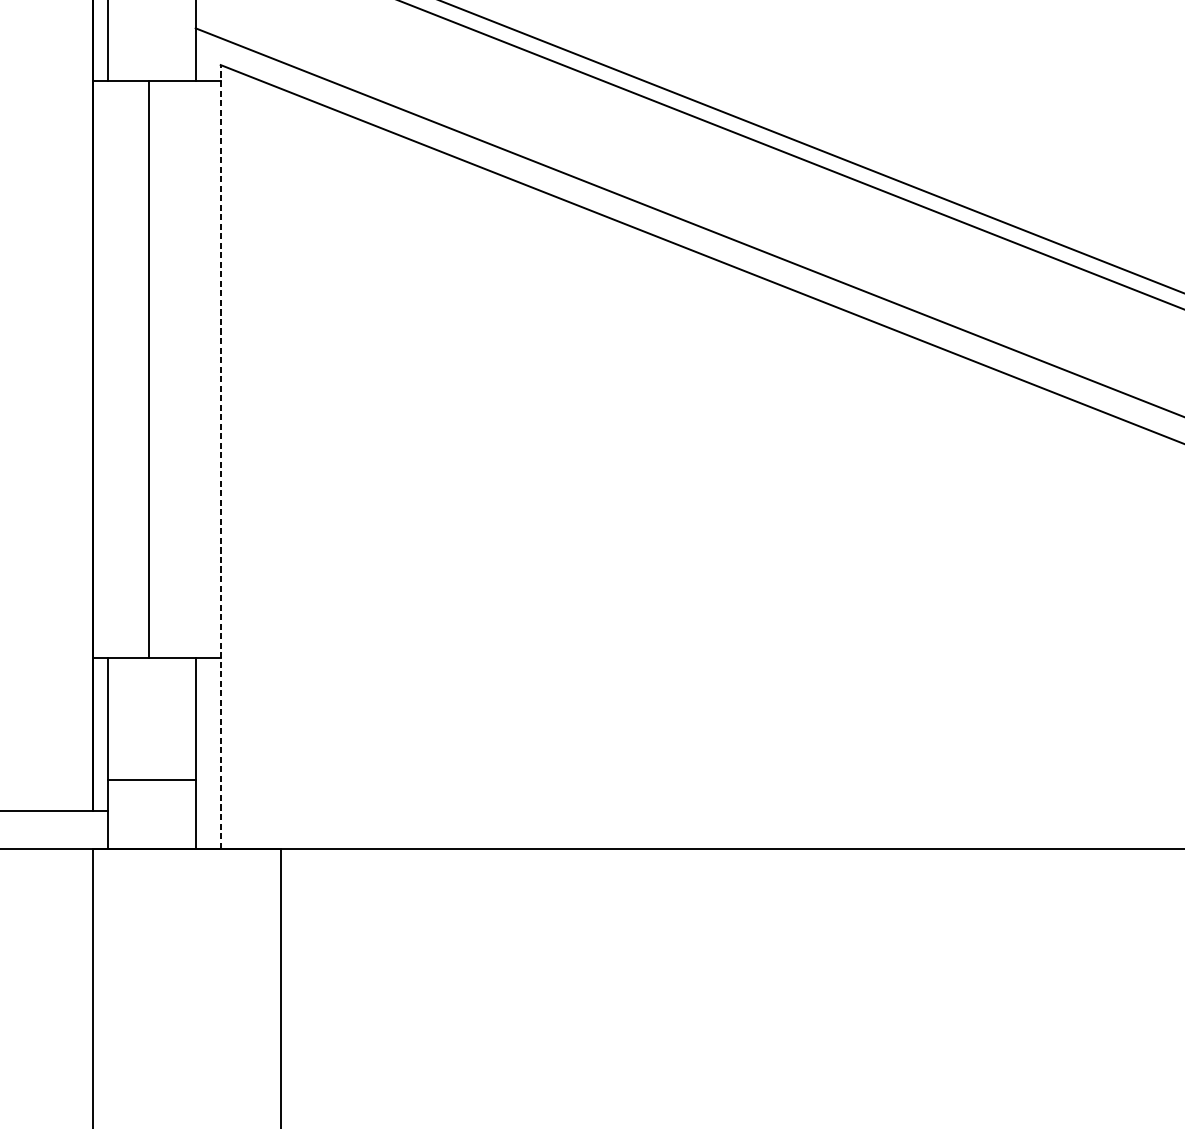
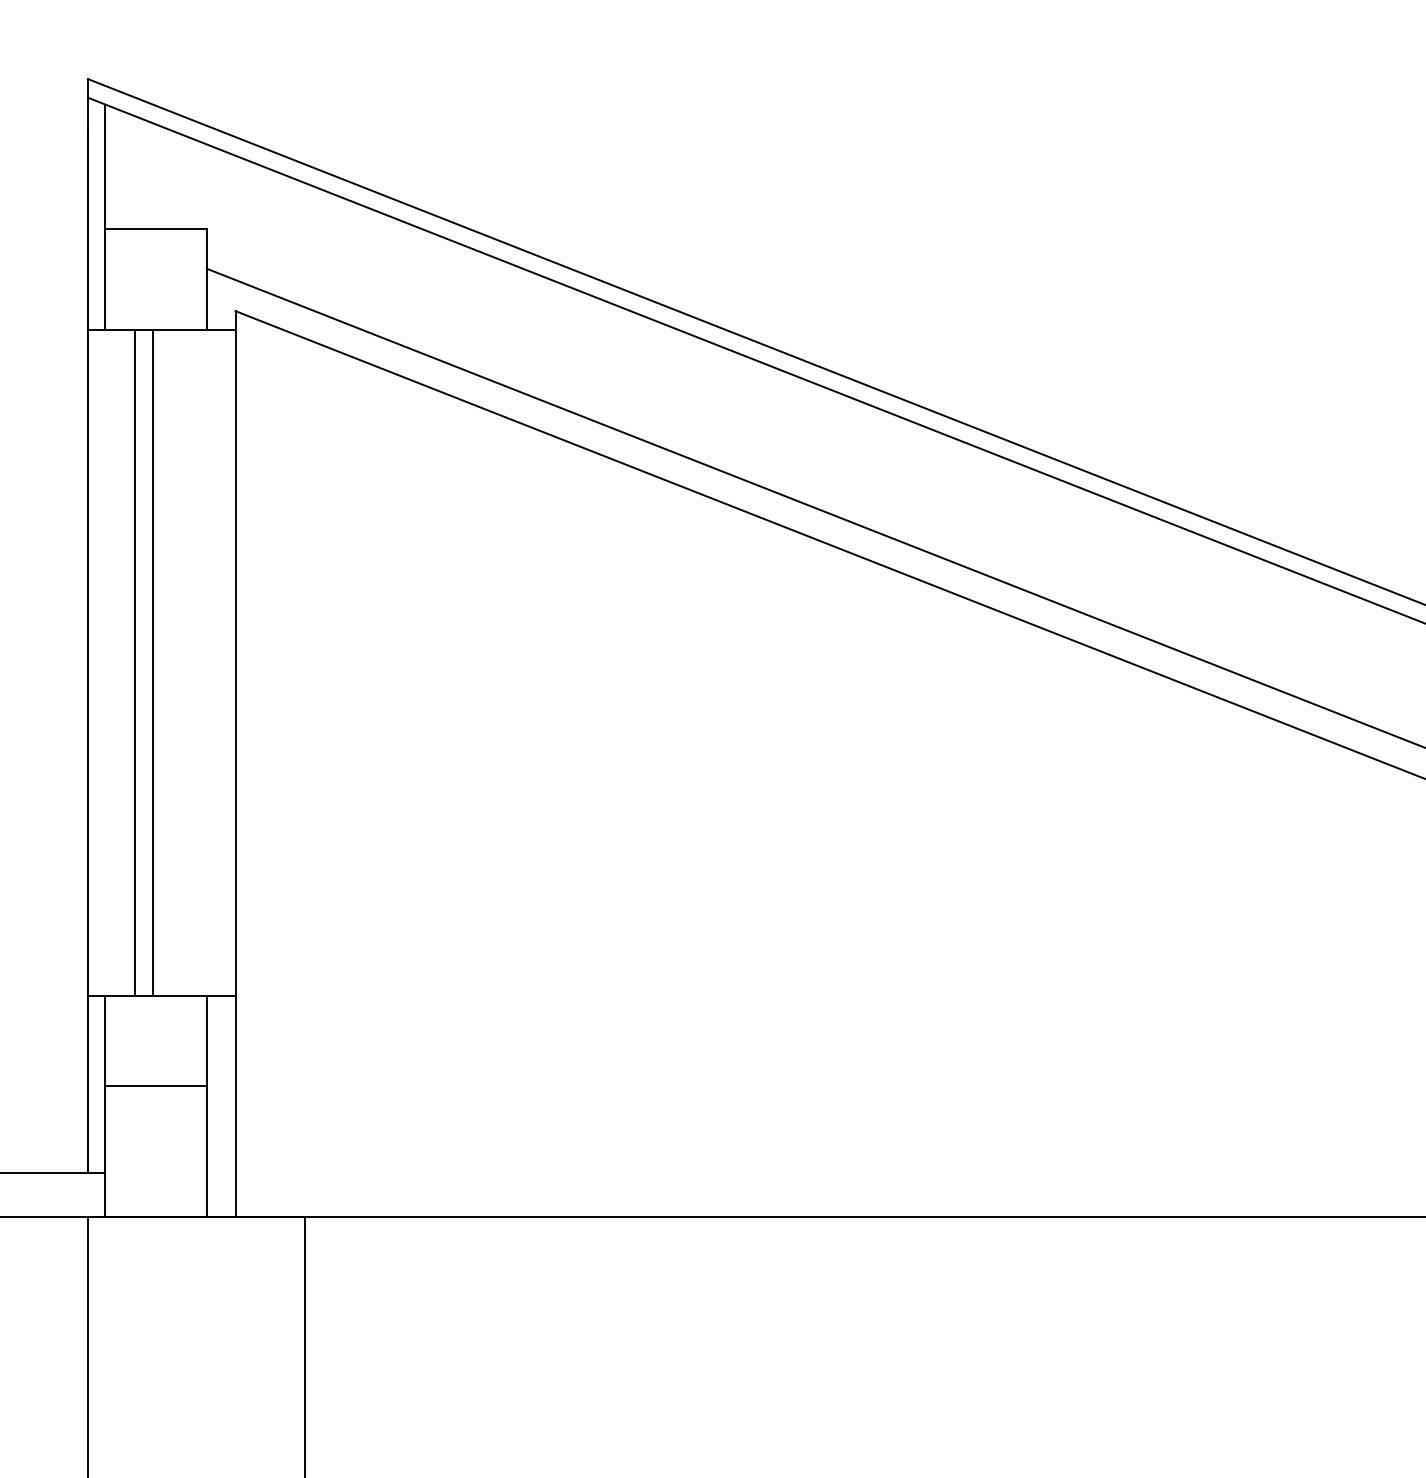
line: (134, 369) -> (135, 662), added
line: (220, 456) -> (235, 763), dashed -> solid
line: (151, 780) -> (155, 1086), moved

